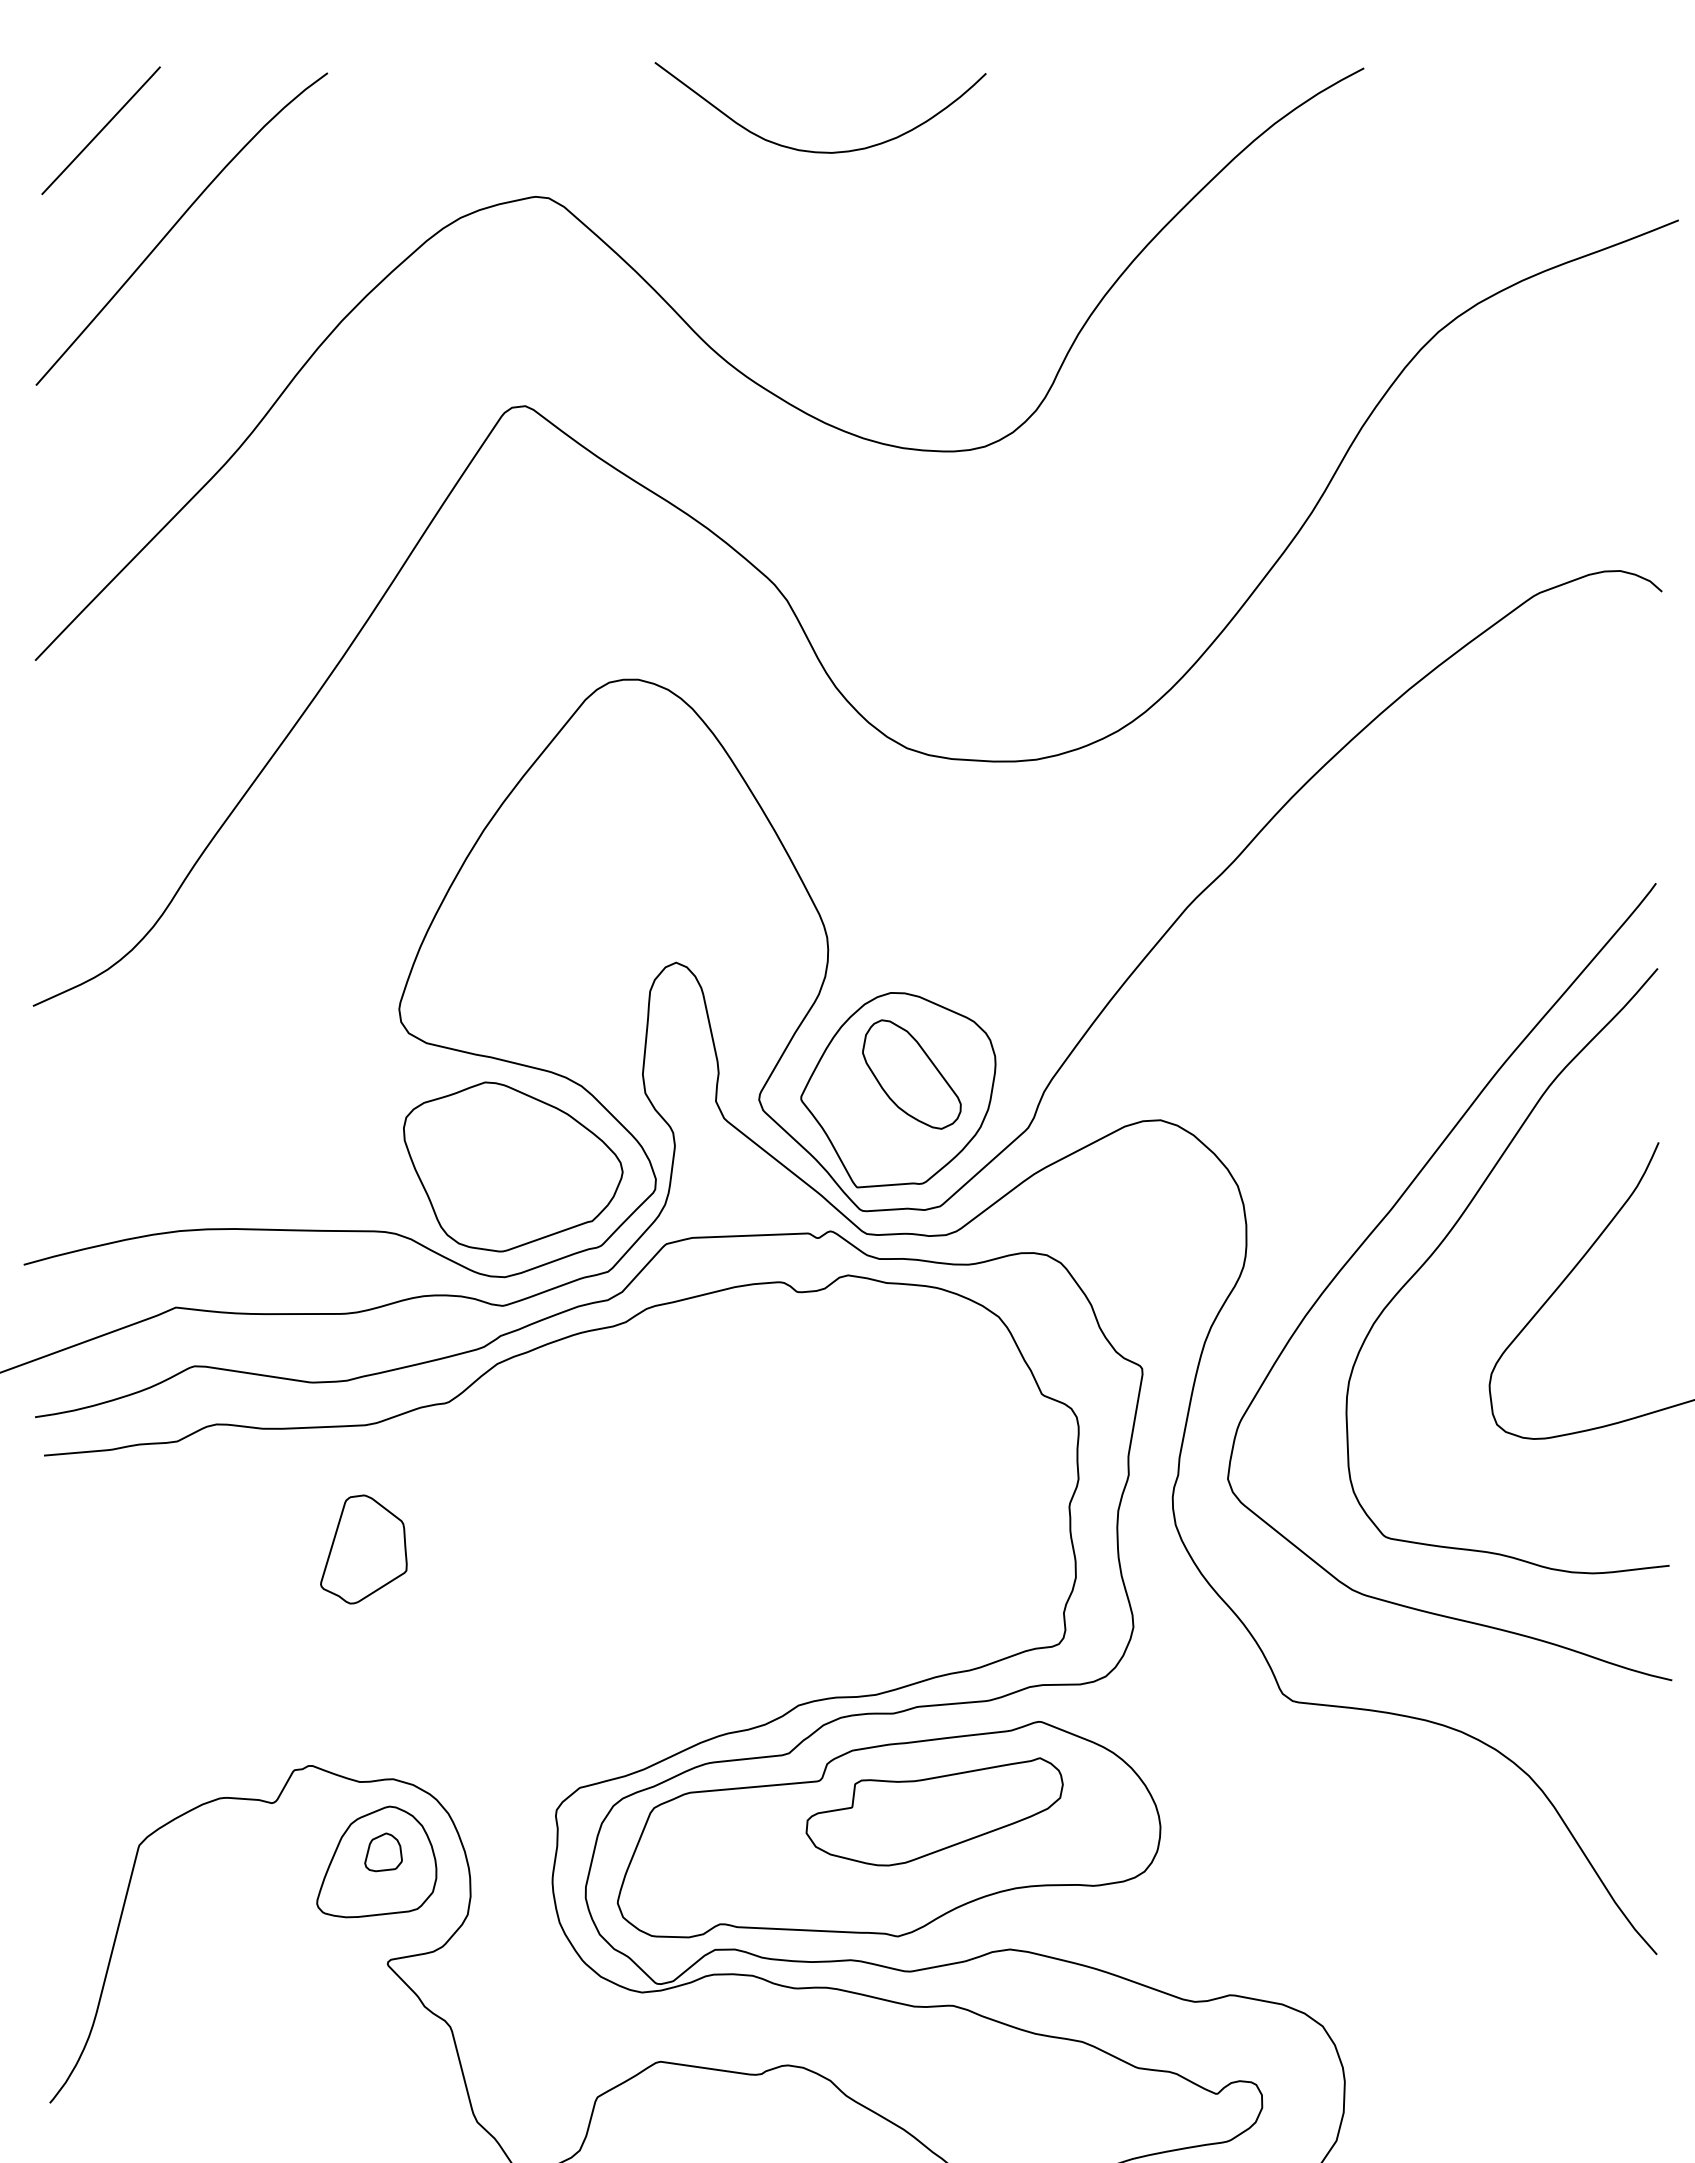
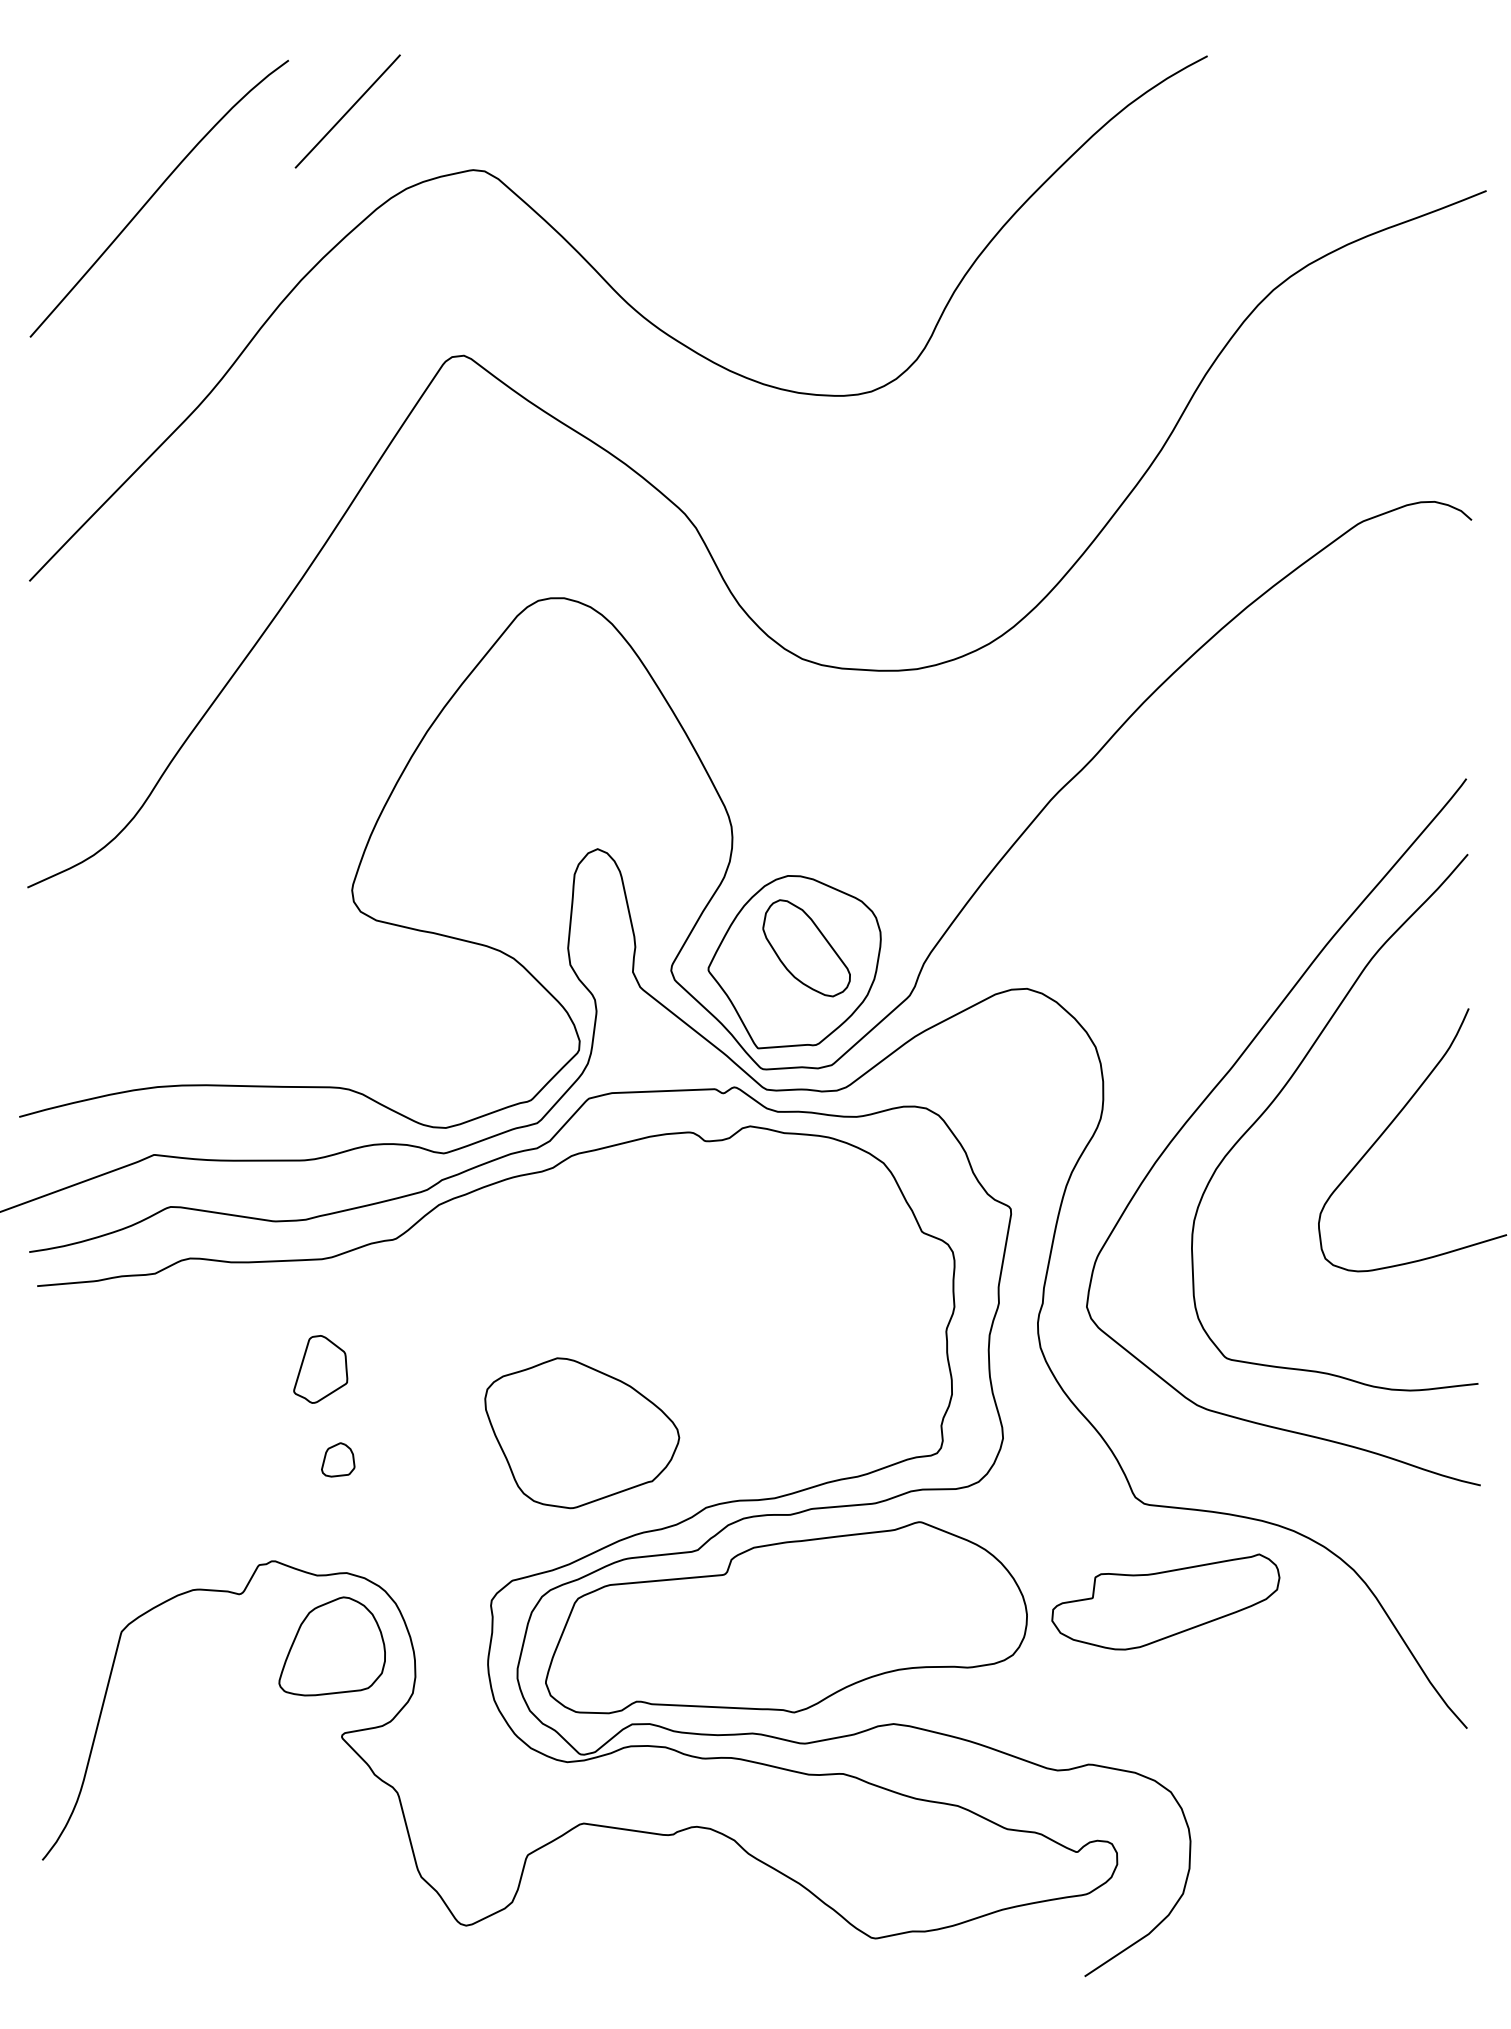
line: (100, 130) -> (347, 111), moved
curve: (820, 151) -> (725, 129), removed
part: (513, 1167) -> (582, 1433), moved
part: (363, 1549) -> (320, 1369), size x0.7
part: (934, 1811) -> (1165, 1601), moved
part: (383, 1851) -> (338, 1459), moved

